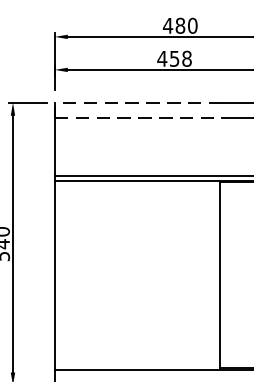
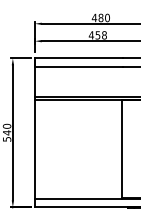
line: (137, 102) -> (78, 58), dashed -> solid
line: (139, 118) -> (79, 66), dashed -> solid

